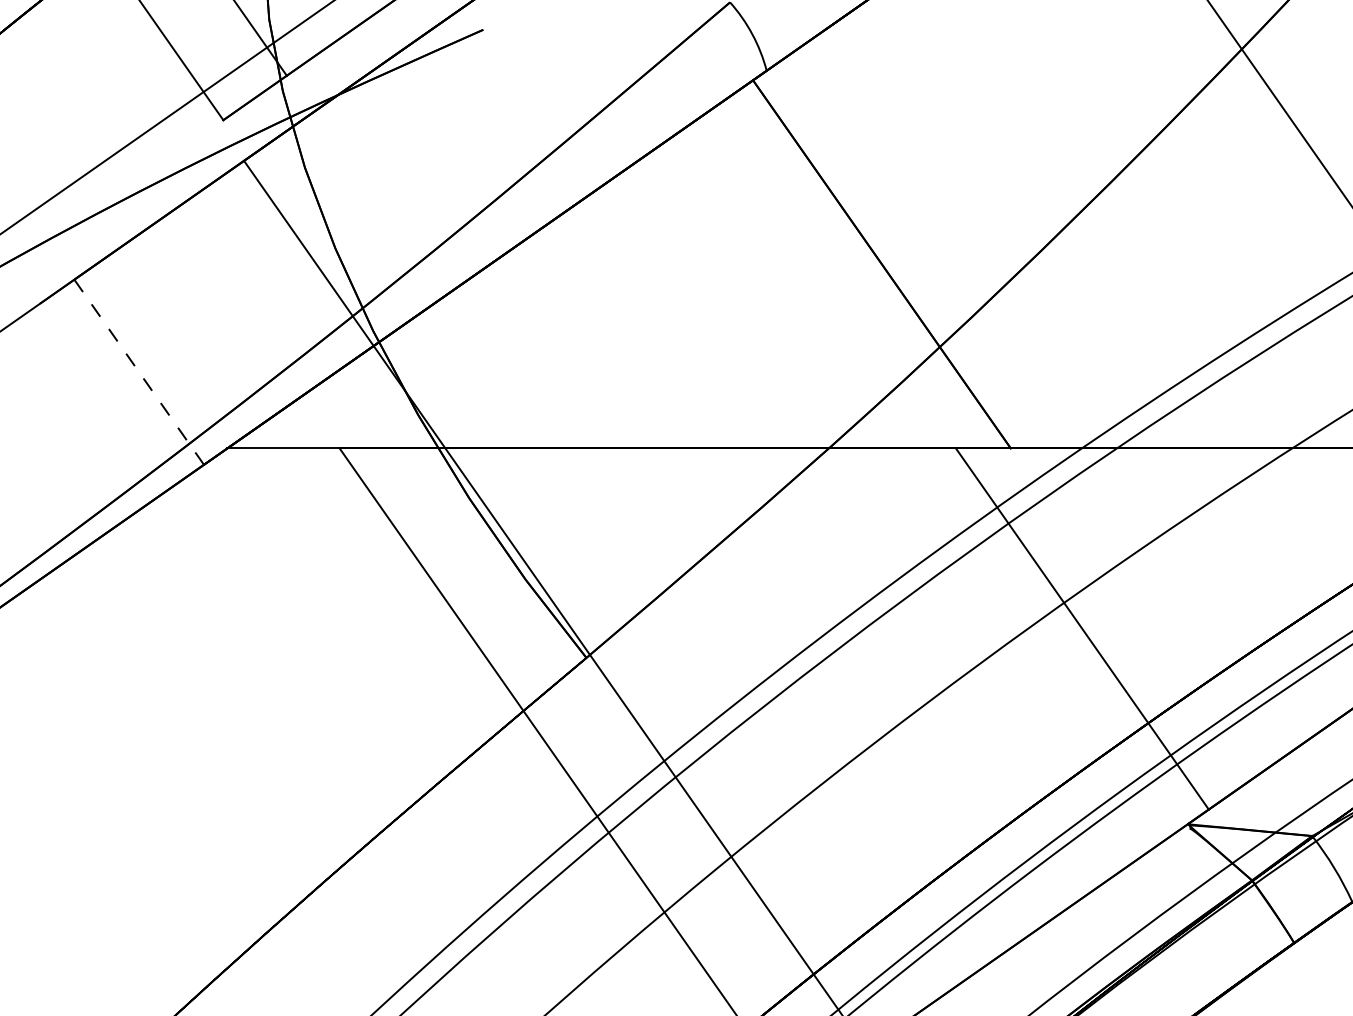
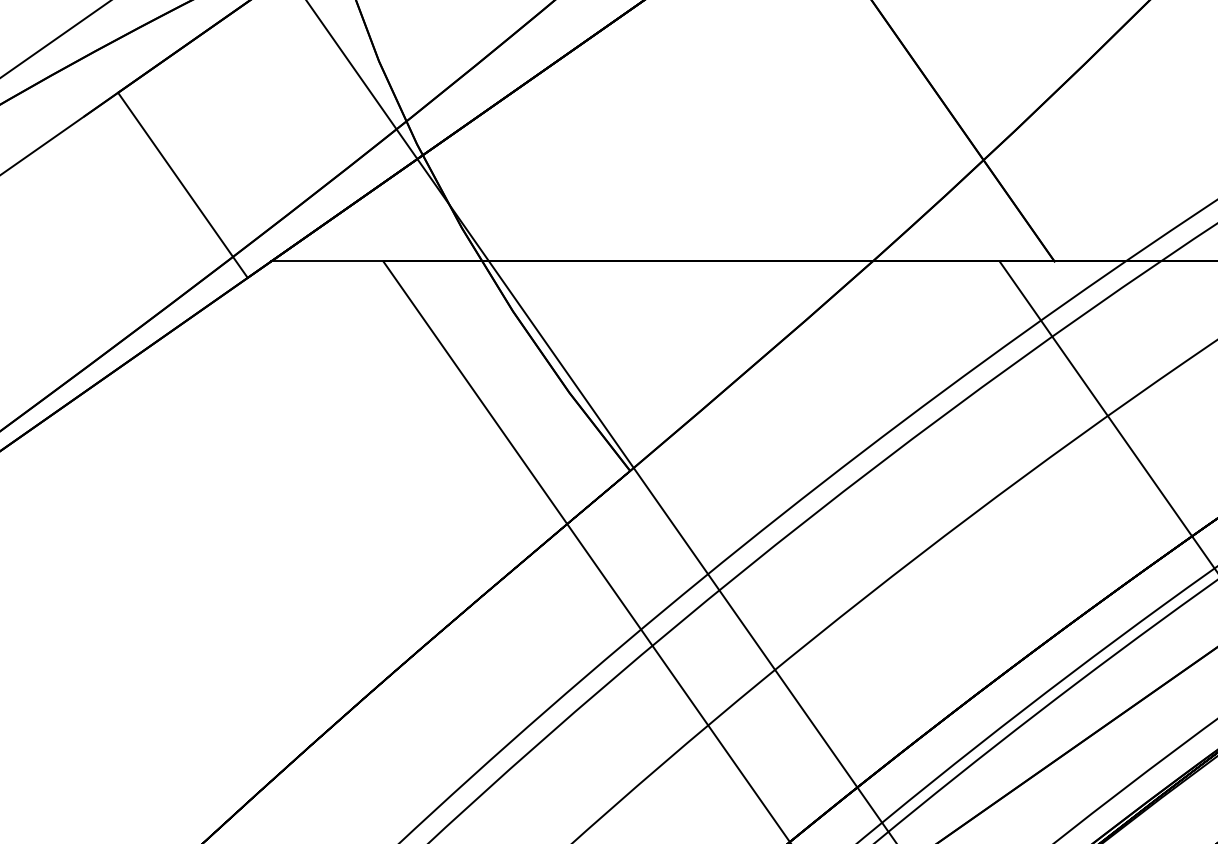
line: (139, 372) -> (183, 185), dashed -> solid

